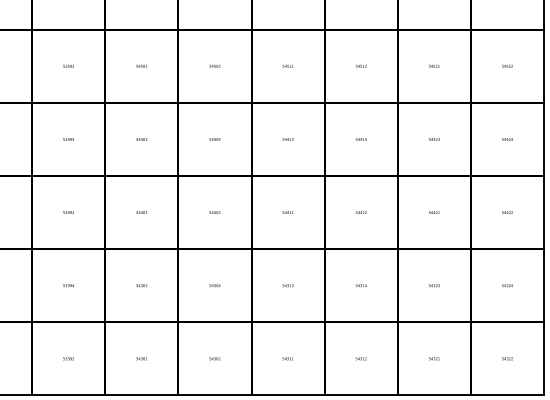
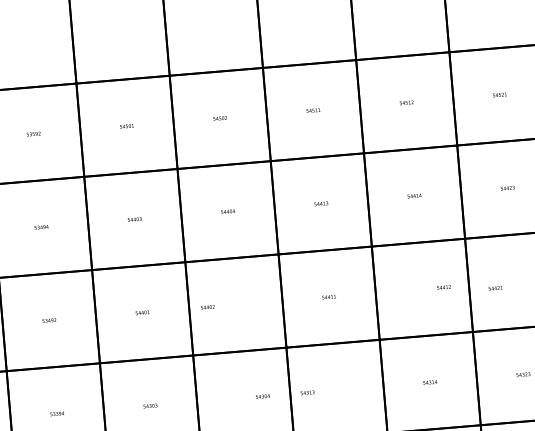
text: (214, 212) -> (207, 307), moved
text: (361, 212) -> (444, 287), moved
text: (434, 212) -> (495, 288), moved
text: (214, 285) -> (262, 396), moved
text: (287, 285) -> (306, 392), moved

